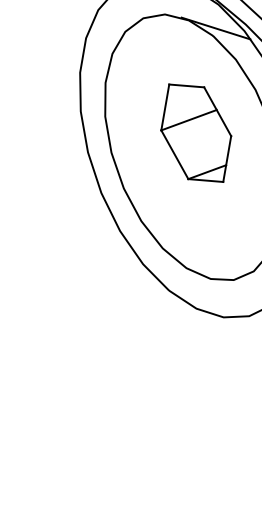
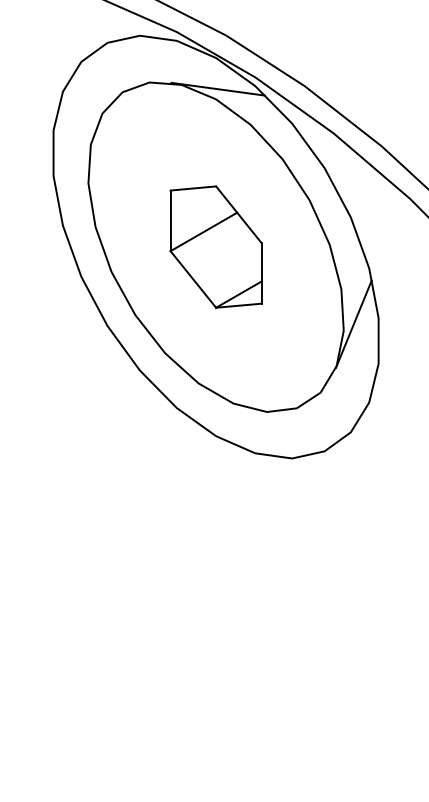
part: (195, 132) -> (215, 246), moved

